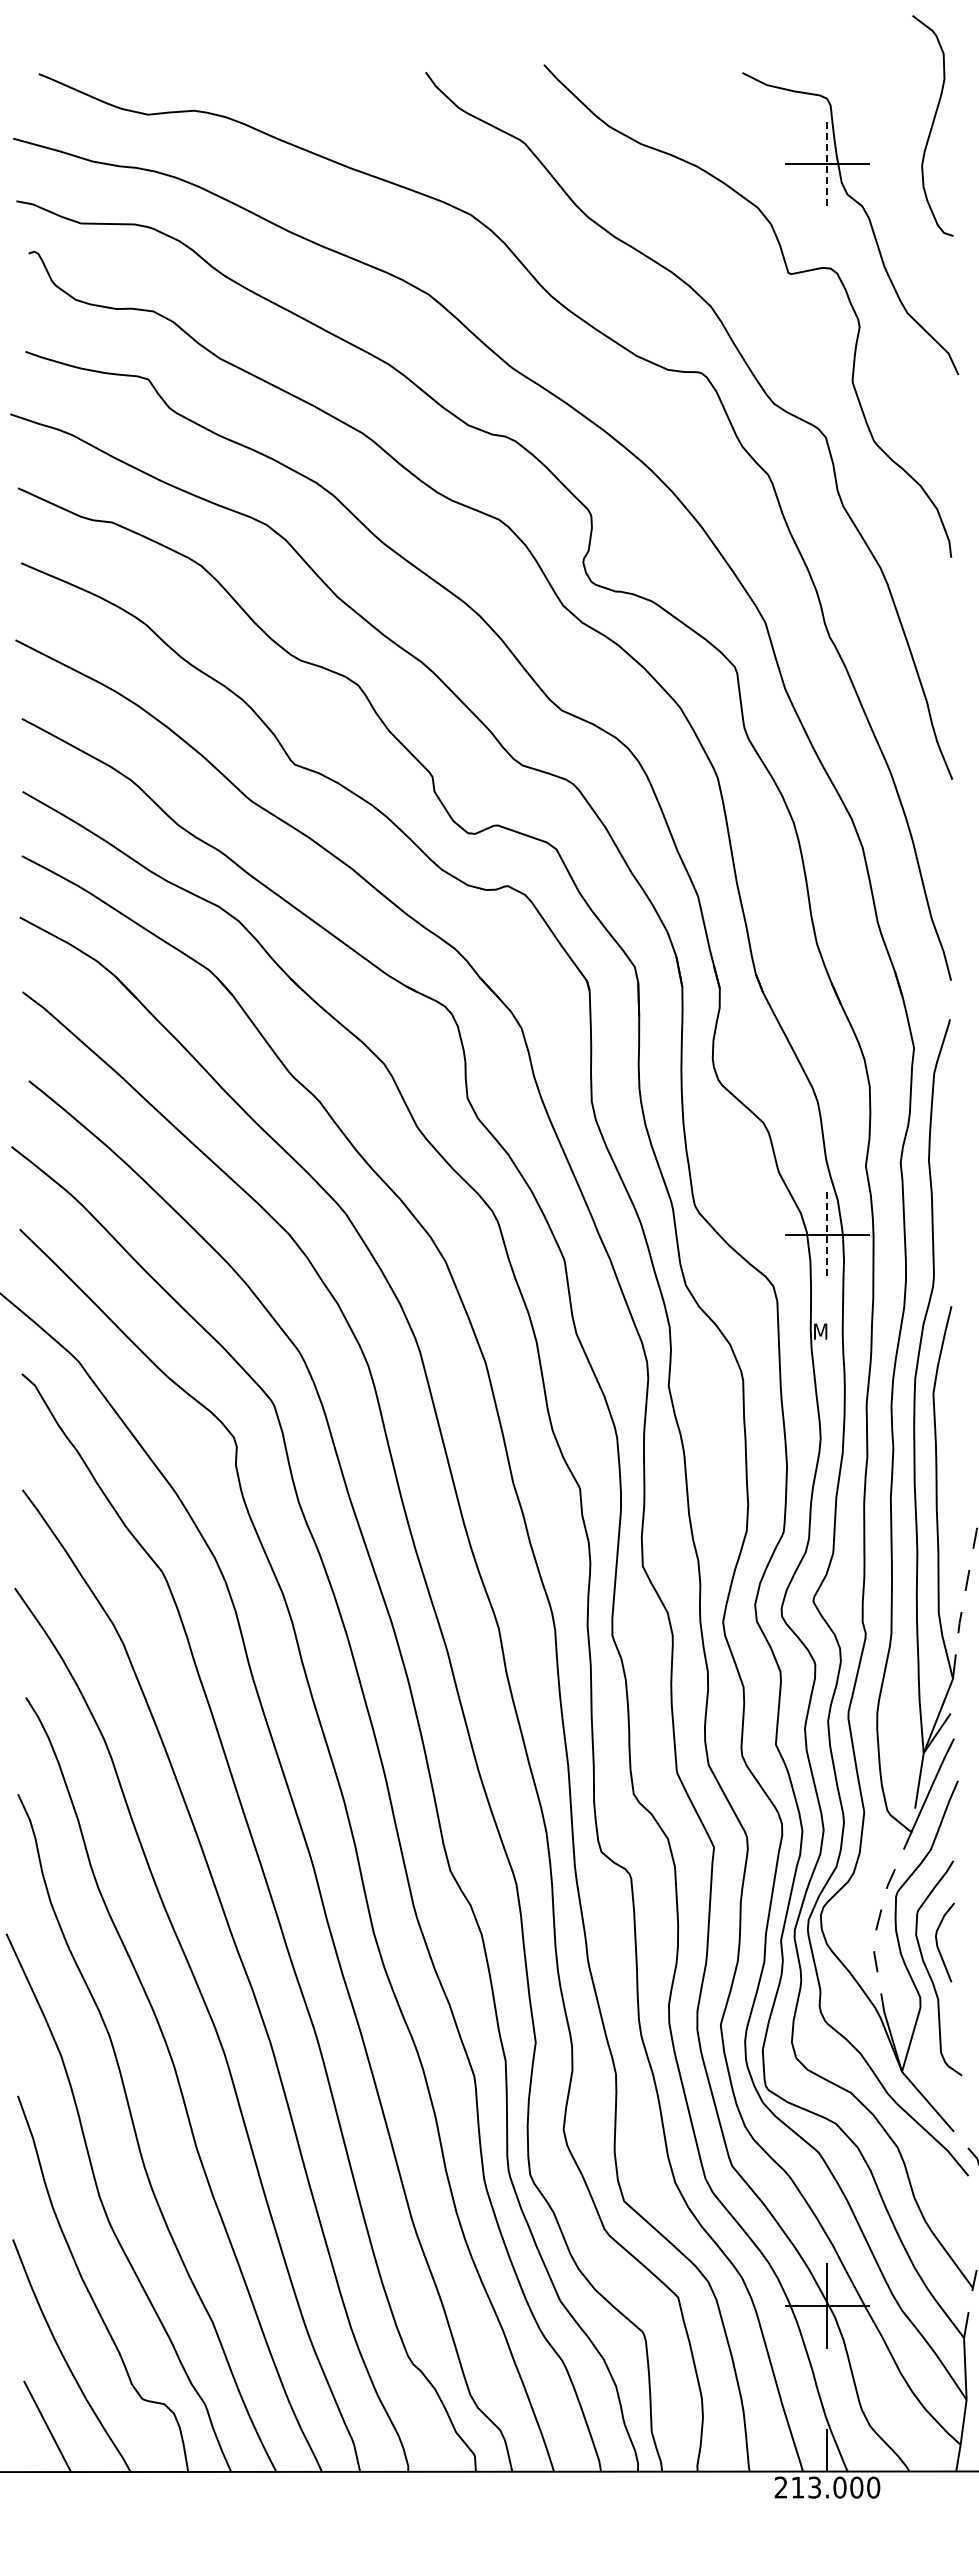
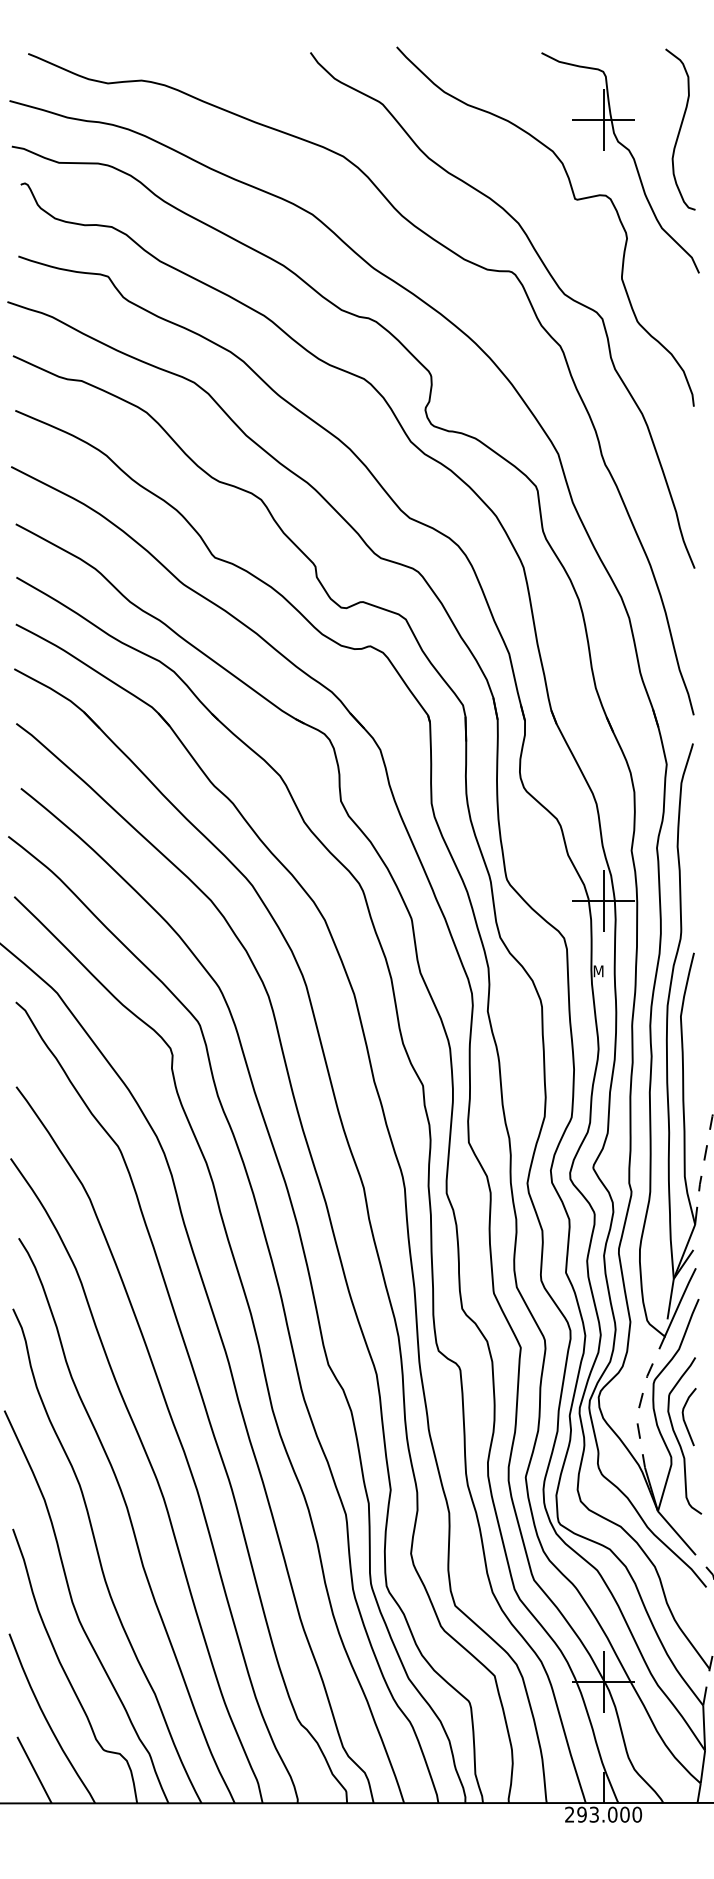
curve: (932, 125) -> (680, 129), moved
line: (827, 164) -> (603, 119), dashed -> solid
line: (827, 1235) -> (603, 901), dashed -> solid
text: (797, 2487) -> (581, 1814), 213.000 -> 293.000

